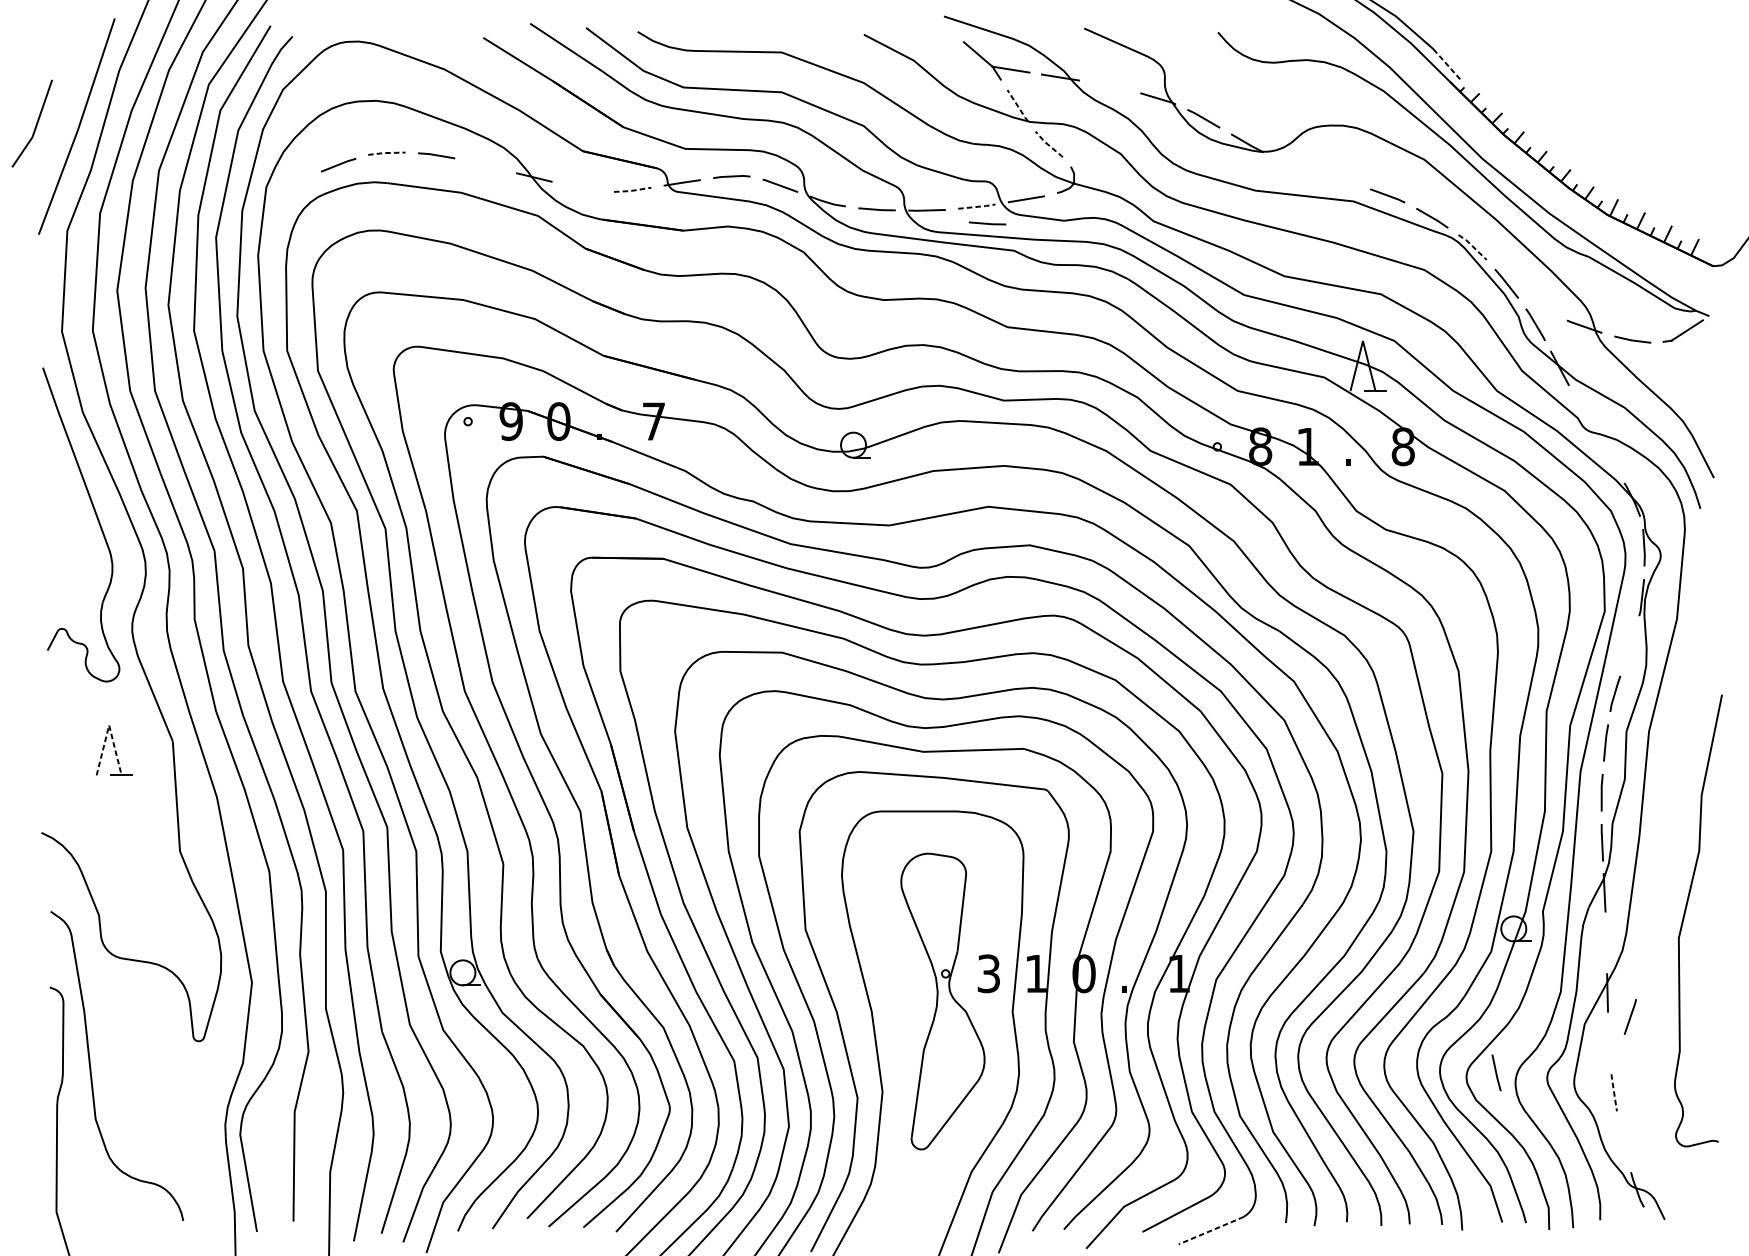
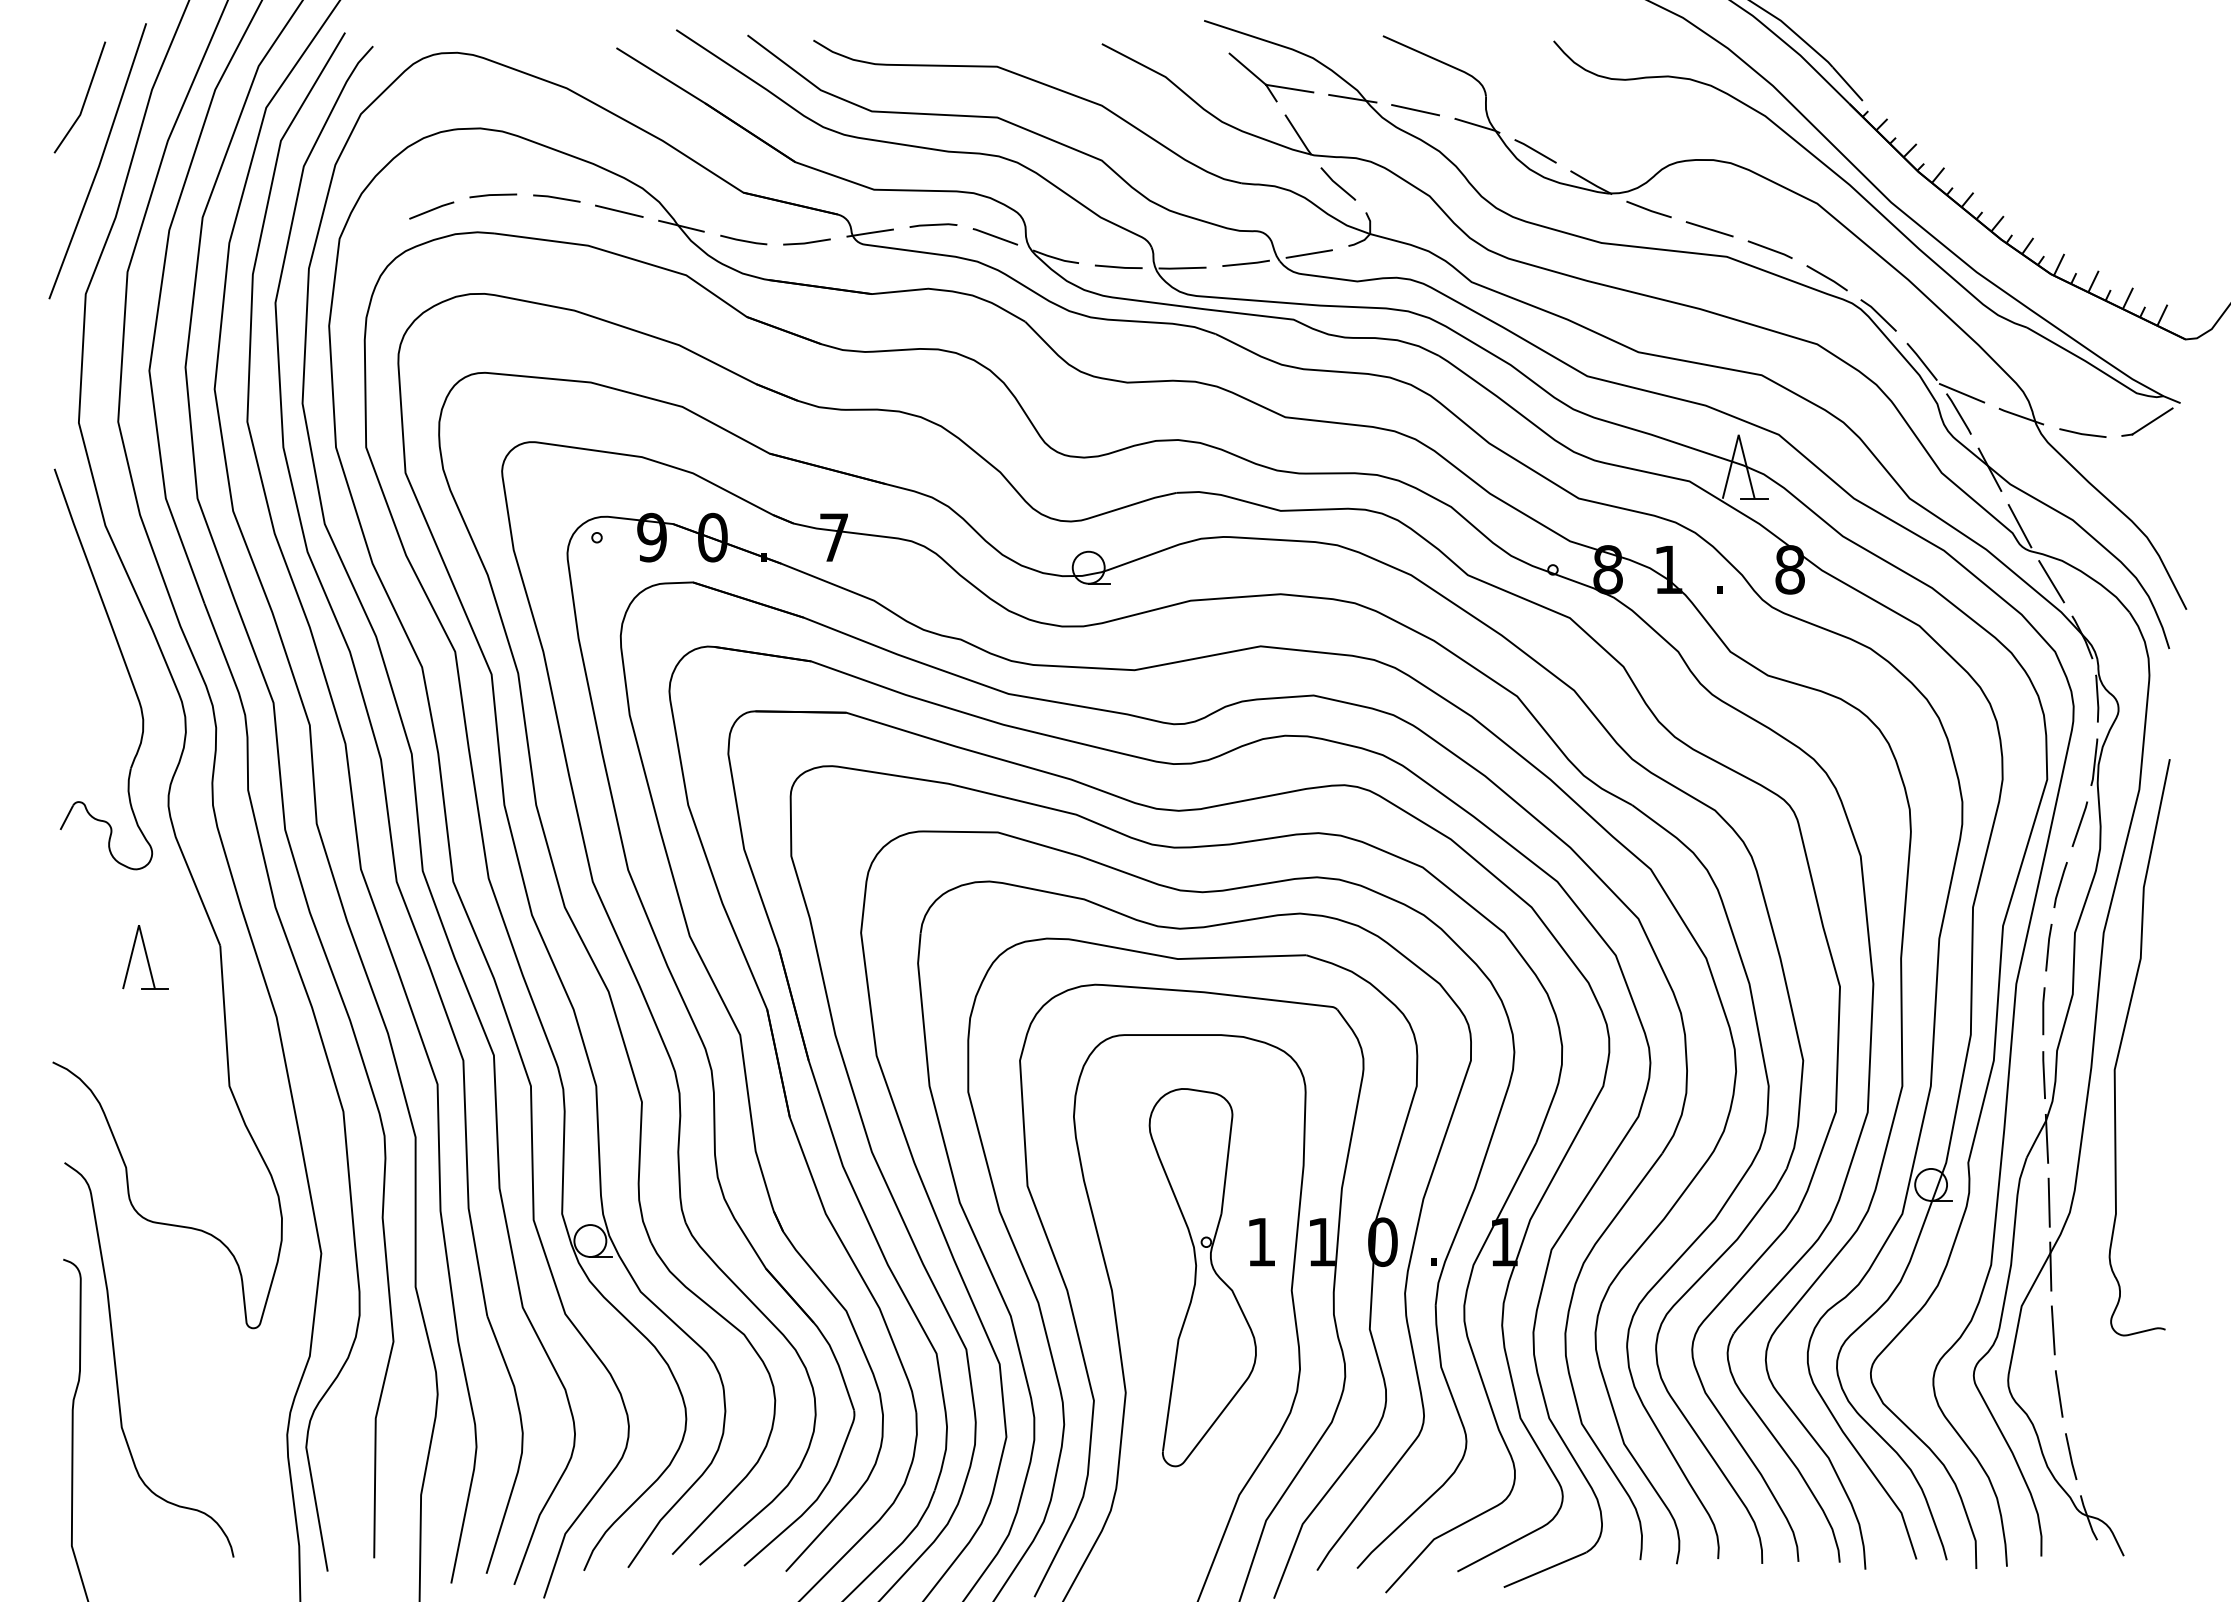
line: (1448, 66) -> (1847, 84), dashed -> solid
line: (1109, 86) -> (1415, 110), added
line: (1017, 106) -> (1298, 135), dashed -> solid
line: (35, 125) -> (84, 99), moved
line: (1048, 144) -> (1337, 184), dashed -> solid
line: (386, 153) -> (492, 195), dashed -> solid
line: (1292, 164) -> (1648, 209), added
line: (485, 165) -> (619, 210), added
line: (1340, 180) -> (1709, 229), added
line: (582, 187) -> (742, 239), added
line: (632, 191) -> (806, 243), dashed -> solid
line: (977, 206) -> (1246, 263), dashed -> solid
line: (987, 223) -> (1259, 284), removed
line: (1472, 246) -> (1878, 314), dashed -> solid
line: (1537, 308) -> (1961, 393), added
line: (1583, 412) -> (2019, 526), added
line: (1608, 455) -> (2051, 581), added
line: (109, 725) -> (139, 925), dashed -> solid
part: (1684, 916) -> (2122, 1041), moved
line: (1605, 942) -> (2048, 1202), added
text: (988, 973) -> (1261, 1241), 3 -> 1
line: (1630, 1016) -> (2079, 823), moved
line: (1608, 1043) -> (2052, 1330), added
line: (1496, 1072) -> (2071, 1456), moved
line: (1614, 1092) -> (2059, 1393), dashed -> solid
line: (1211, 1230) -> (1545, 1569), dashed -> solid

